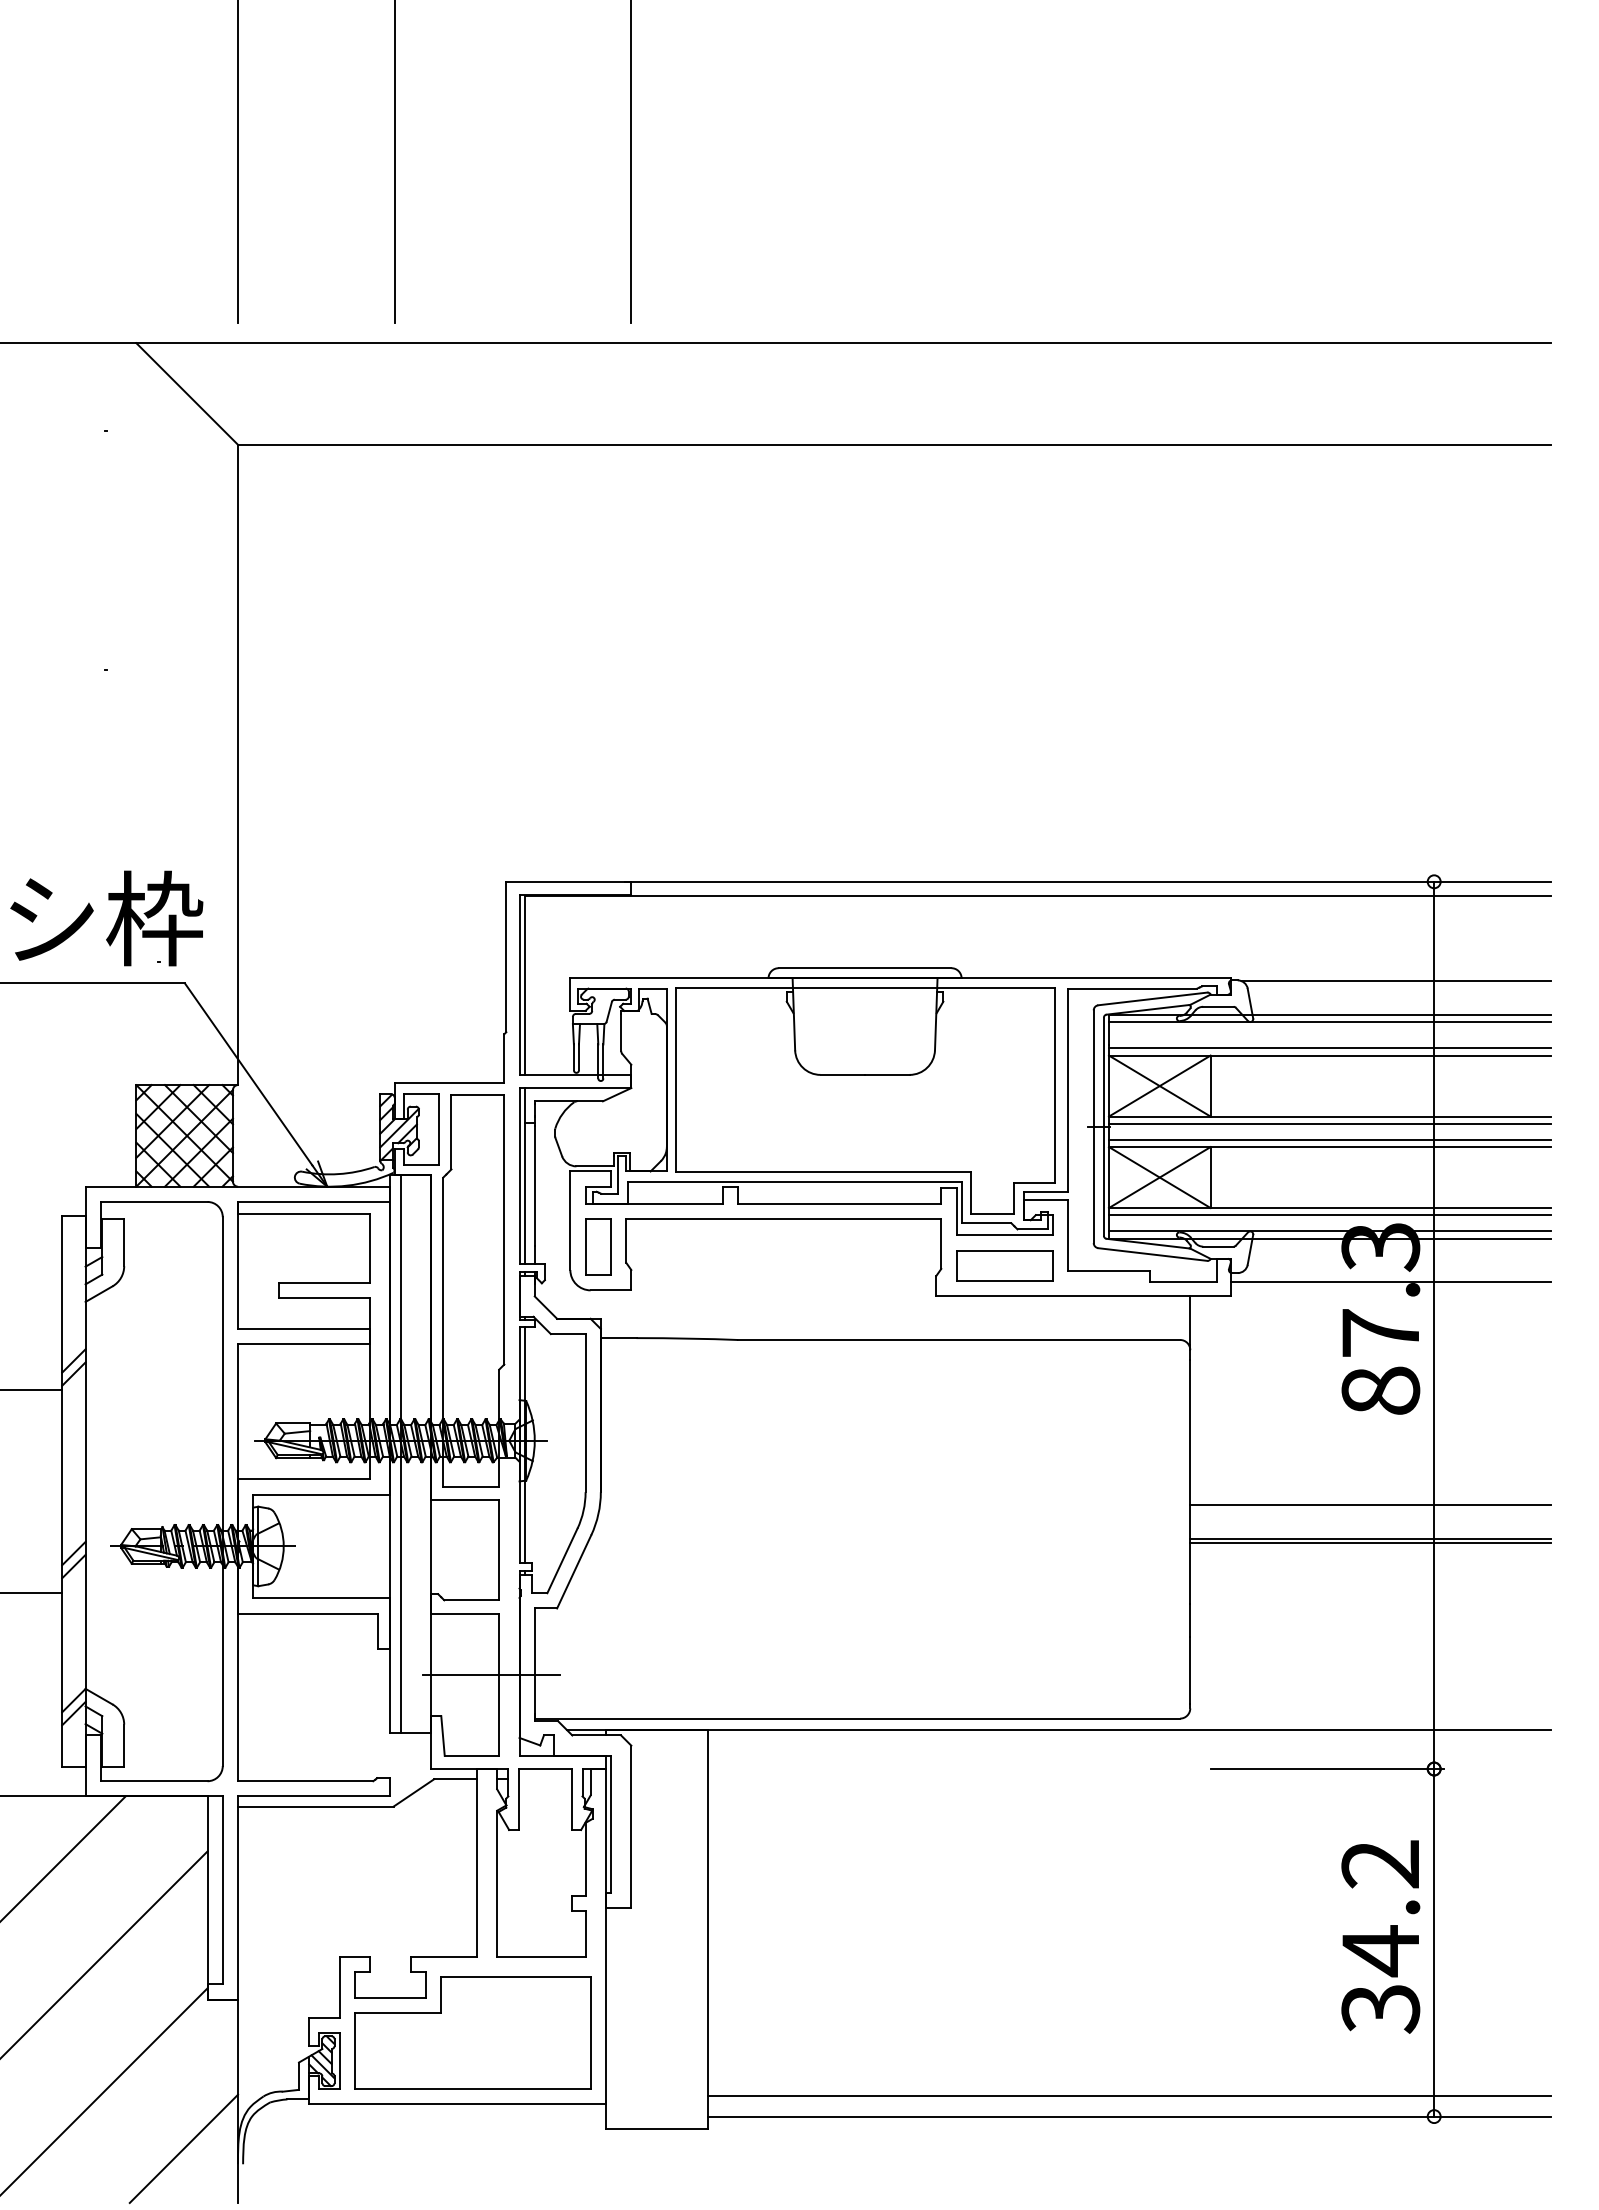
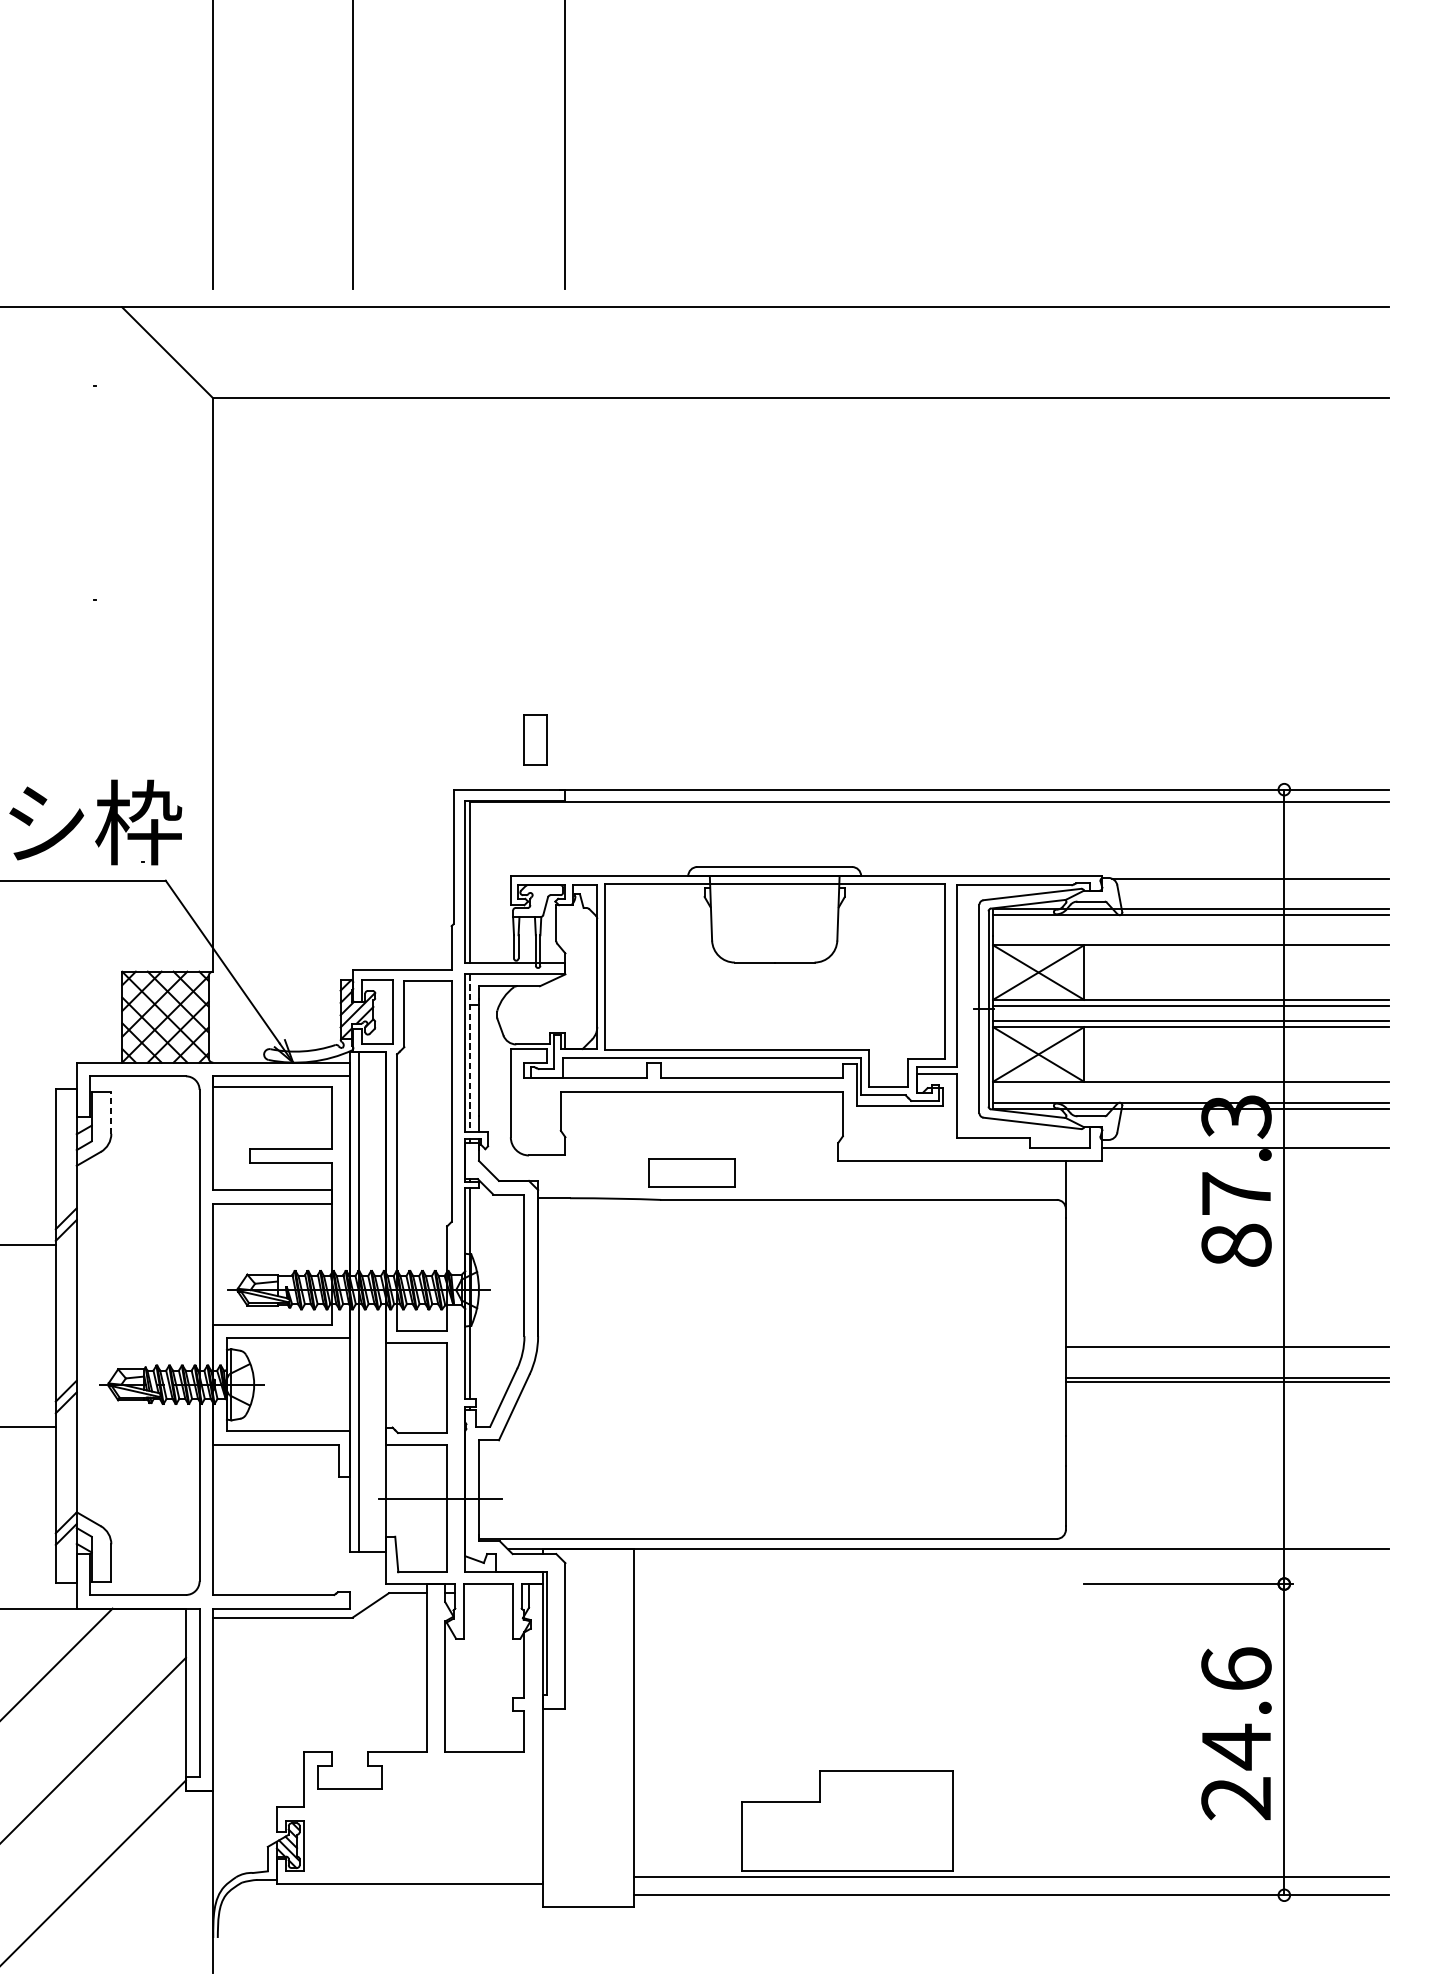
line: (1329, 1048) -> (1190, 938), removed
line: (524, 1176) -> (469, 1053), solid -> dashed
line: (1329, 1215) -> (1190, 1088), removed
line: (124, 1242) -> (111, 1112), solid -> dashed
part: (598, 1246) -> (536, 739), moved
part: (1004, 1265) -> (691, 1172), moved
text: (1380, 1936) -> (1236, 1734), 34.2 -> 24.6
part: (472, 2032) -> (847, 1819), moved
line: (183, 2148) -> (164, 1923), removed

